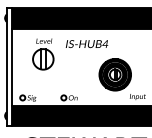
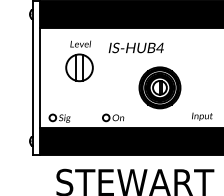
part: (114, 74) -> (159, 87), moved

